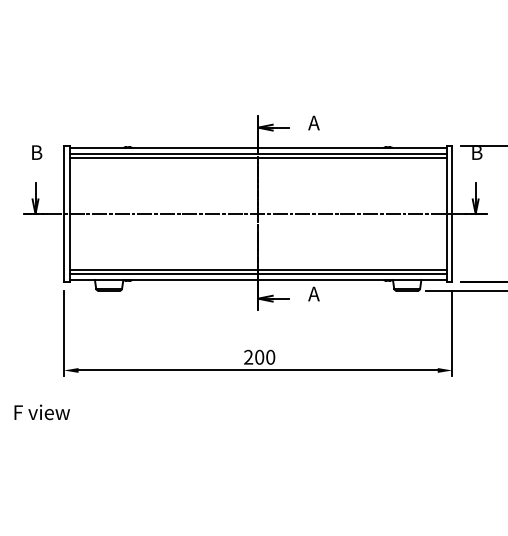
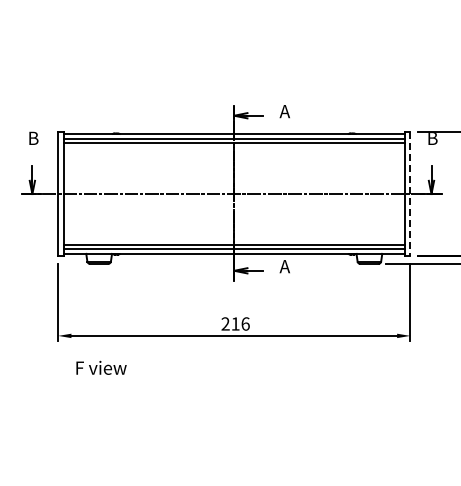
line: (452, 214) -> (410, 194), solid -> dashed
text: (265, 356) -> (240, 323), 200 -> 216
text: (42, 411) -> (101, 367), moved

